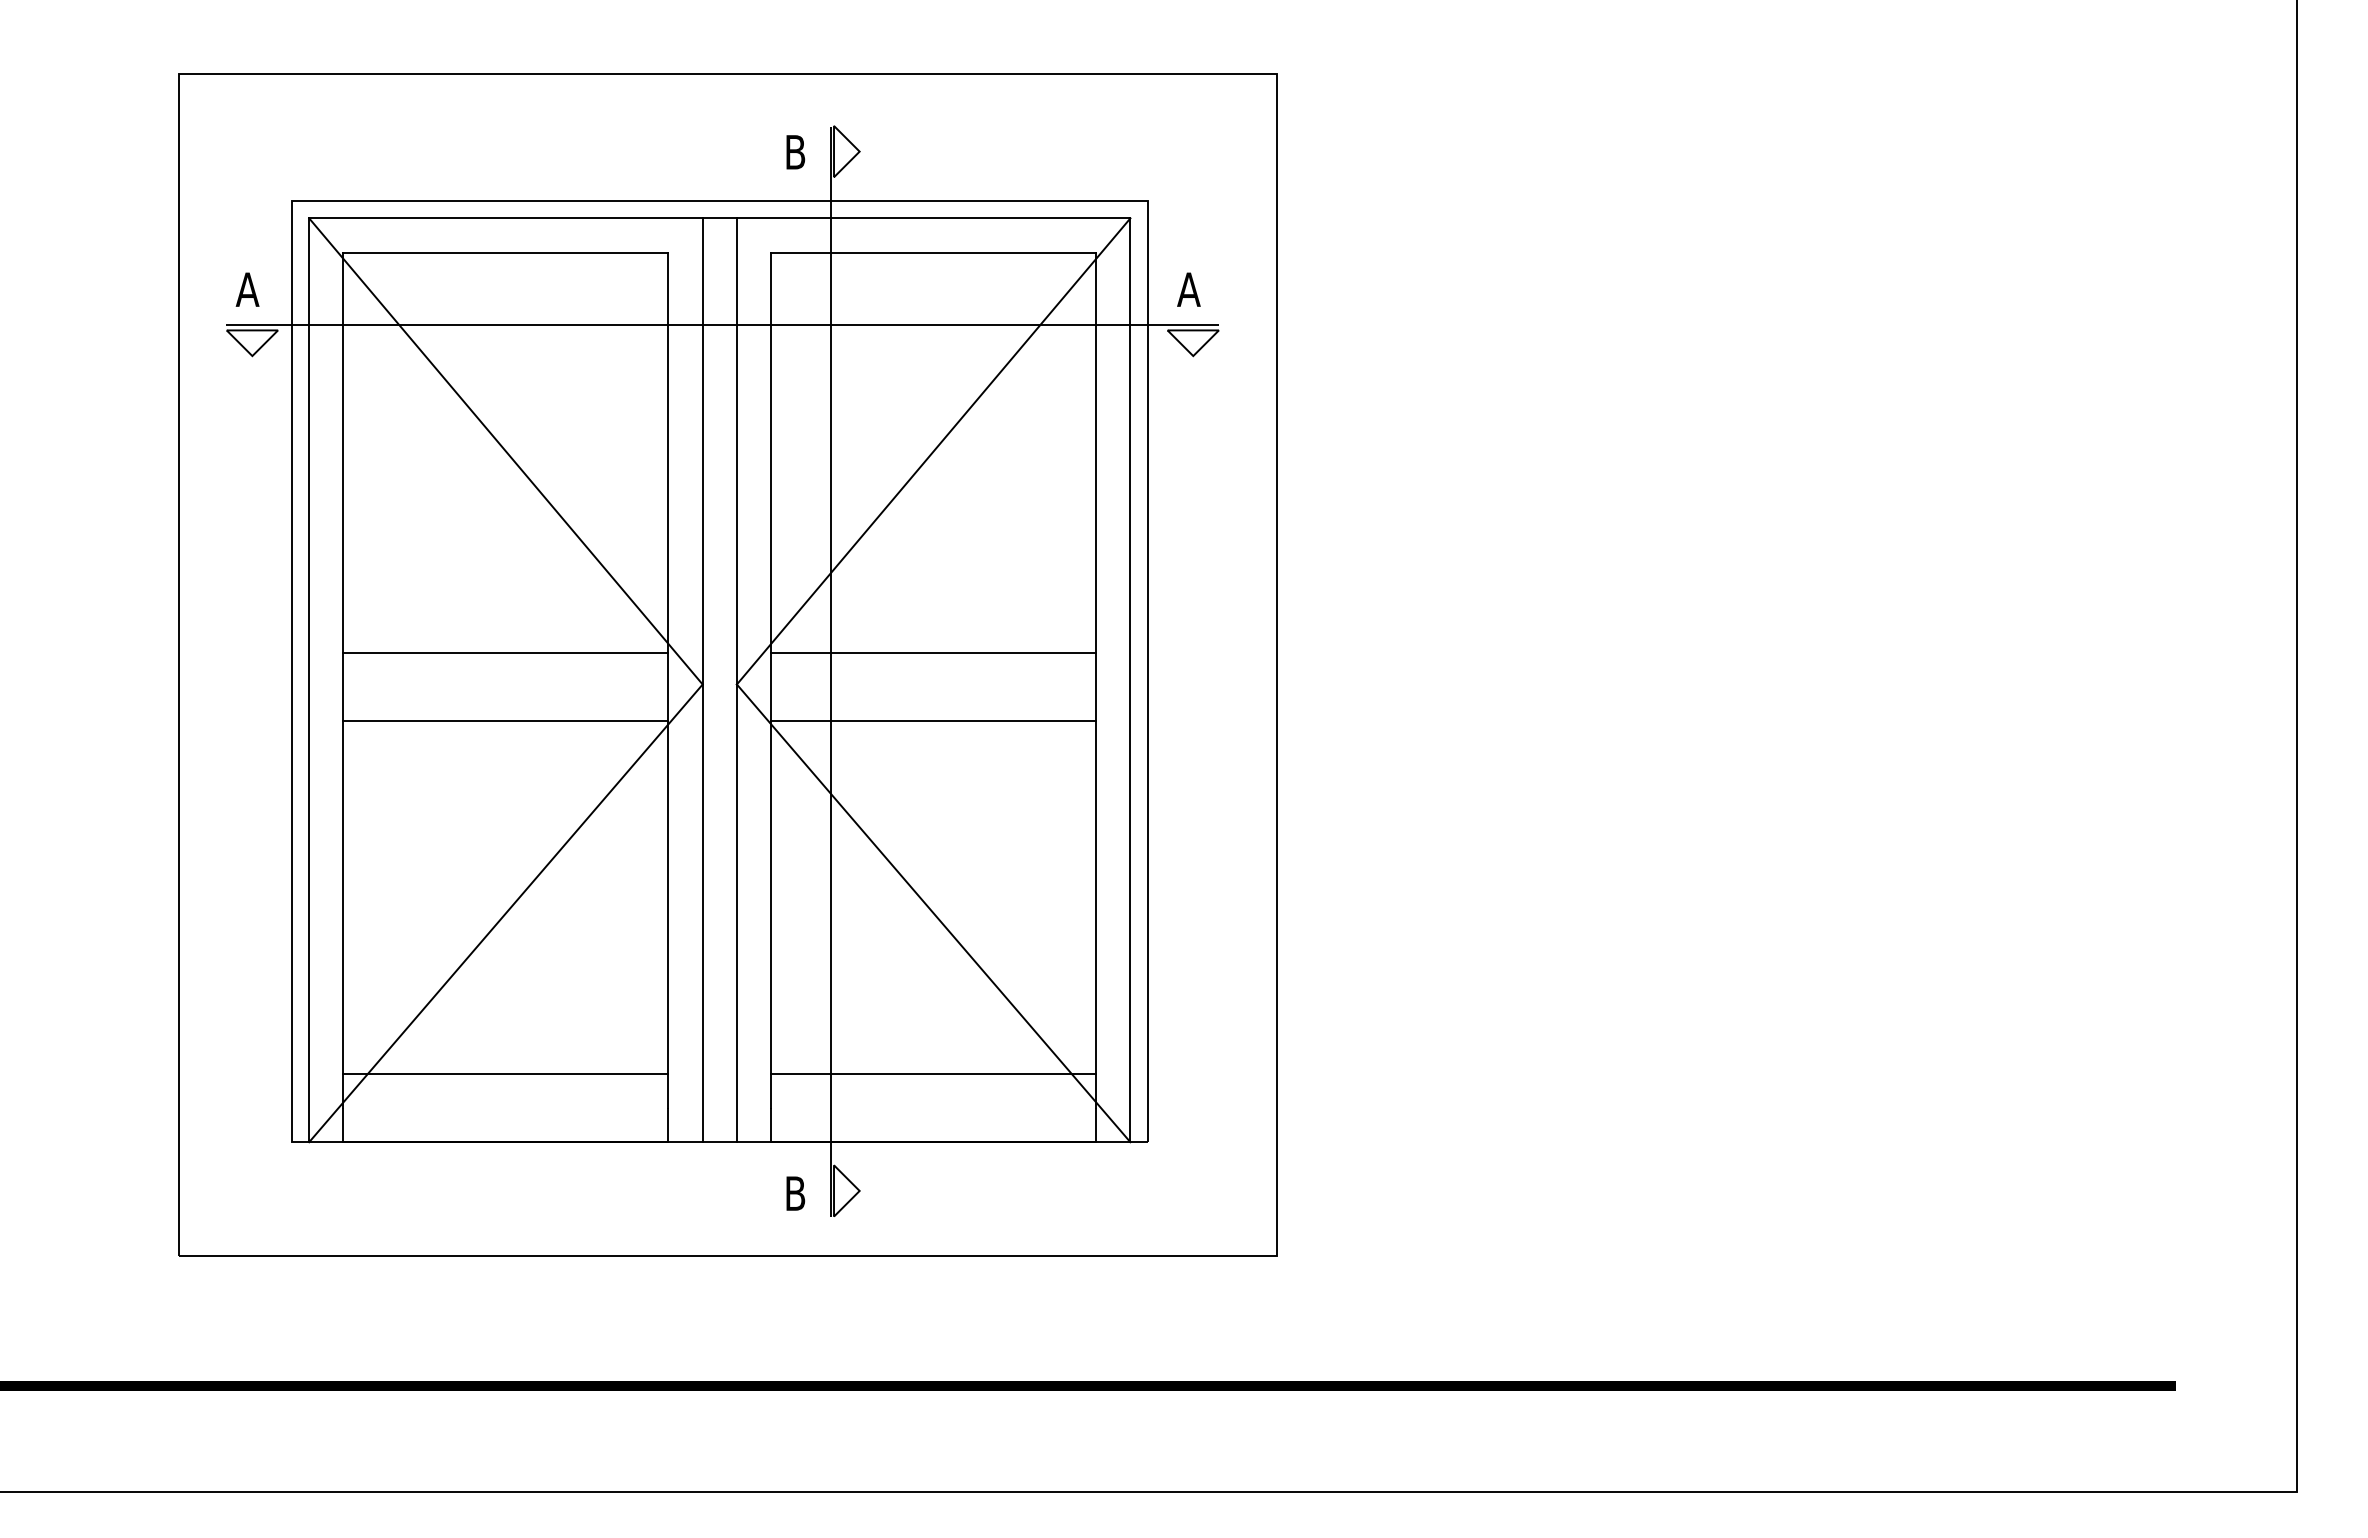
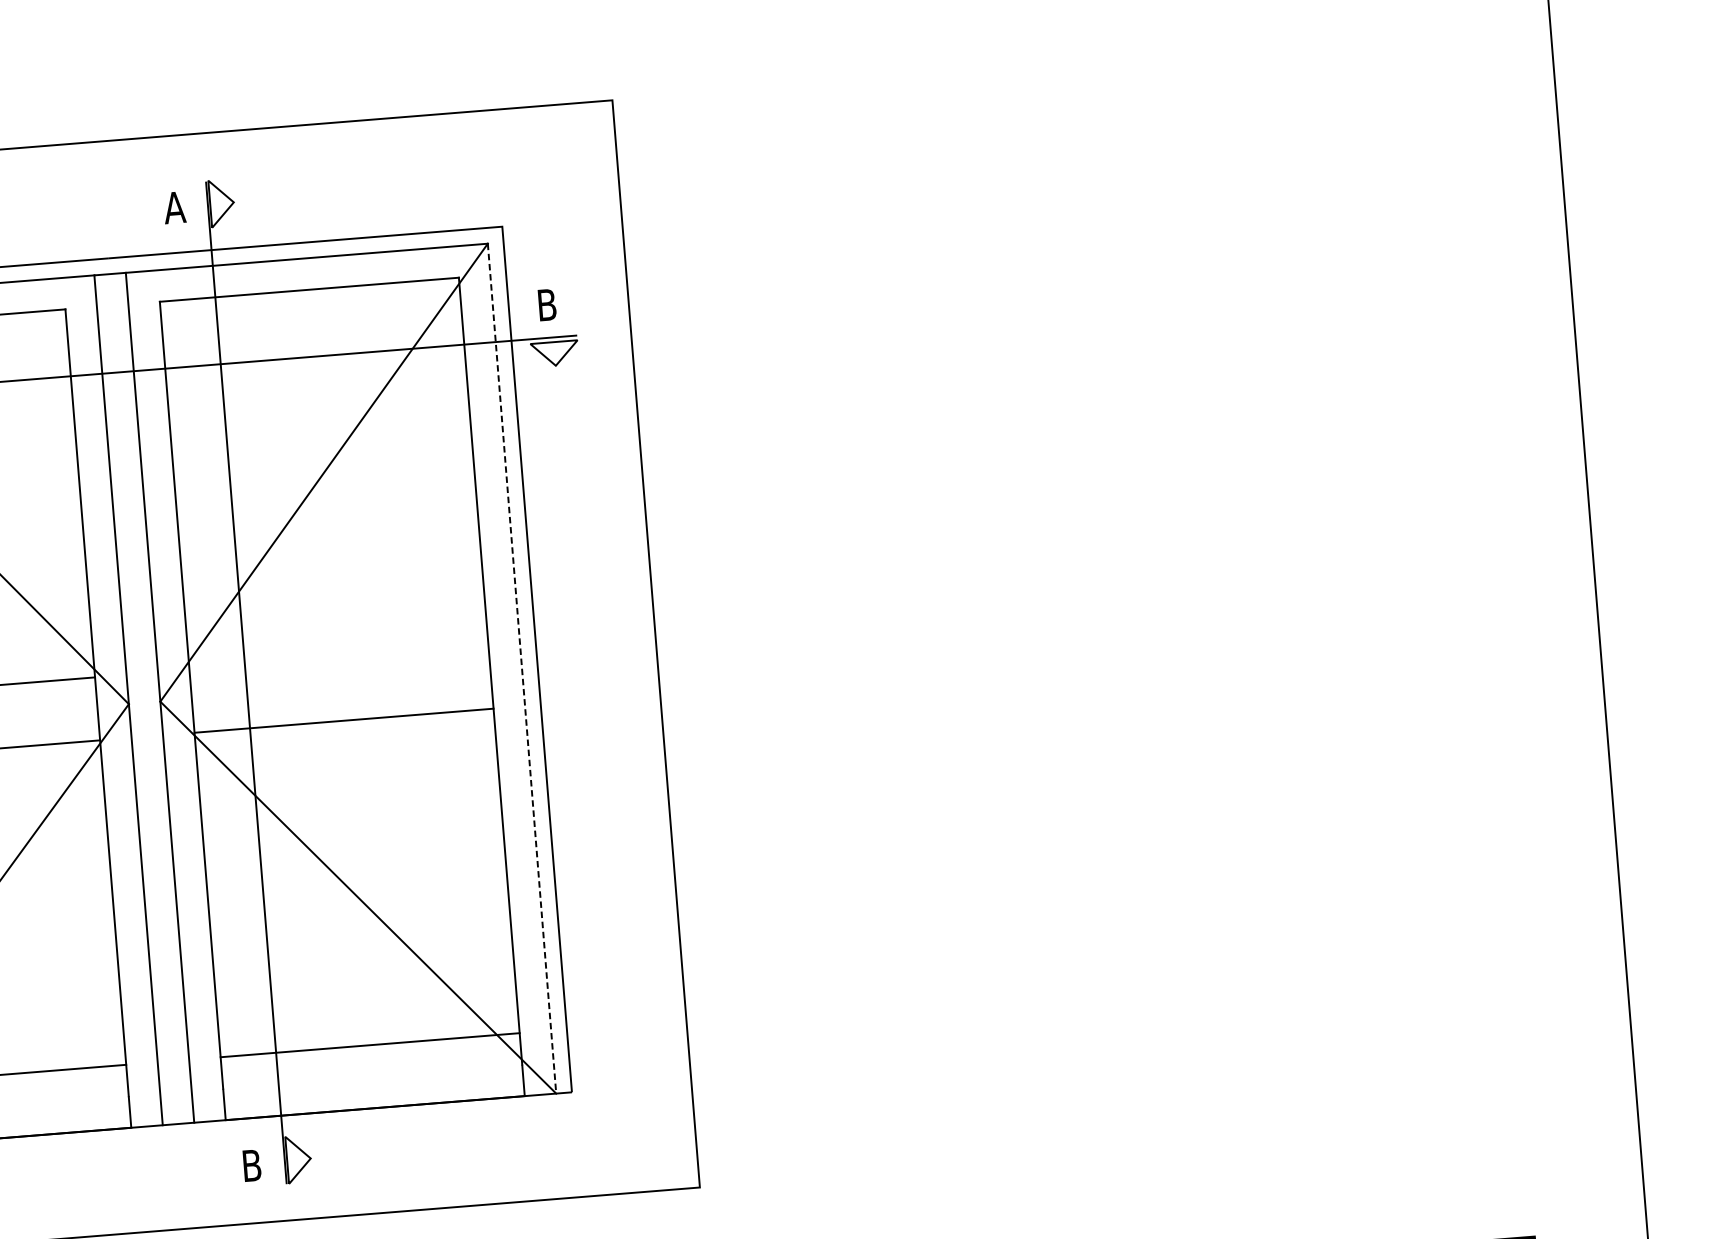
text: (795, 152) -> (174, 207), B -> A
text: (1188, 289) -> (546, 304), A -> B
line: (933, 652) -> (338, 657), removed
line: (1130, 680) -> (522, 668), solid -> dashed

